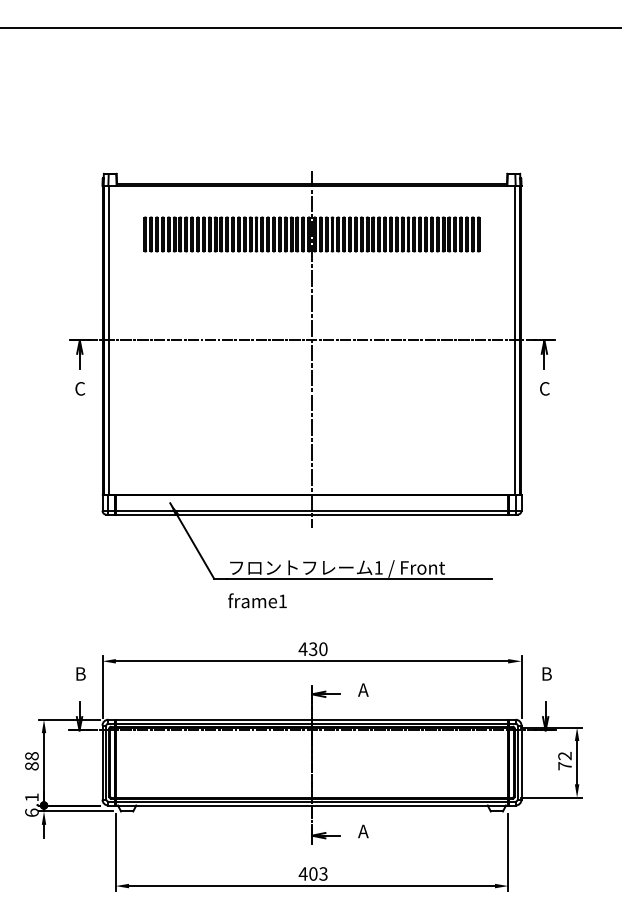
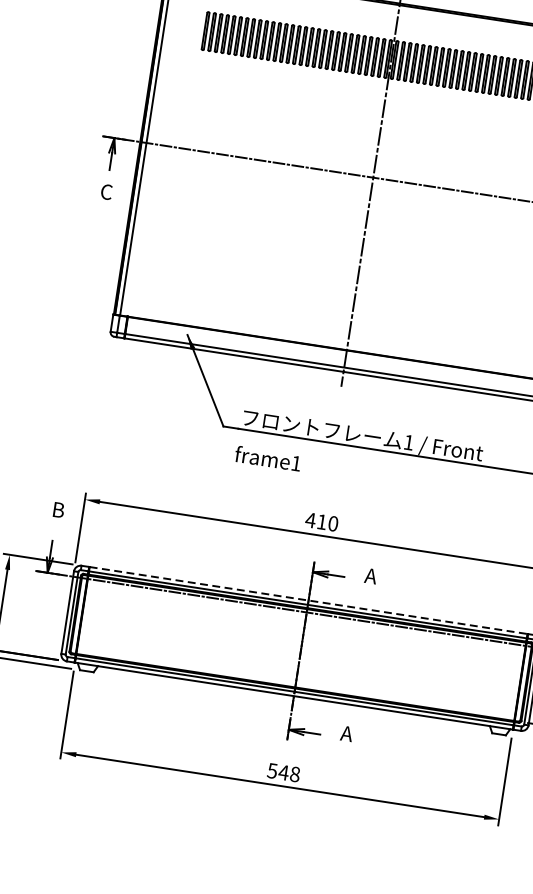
text: (313, 649) -> (322, 522), 430 -> 410
line: (312, 719) -> (309, 600), solid -> dashed
text: (312, 873) -> (282, 772), 403 -> 548

